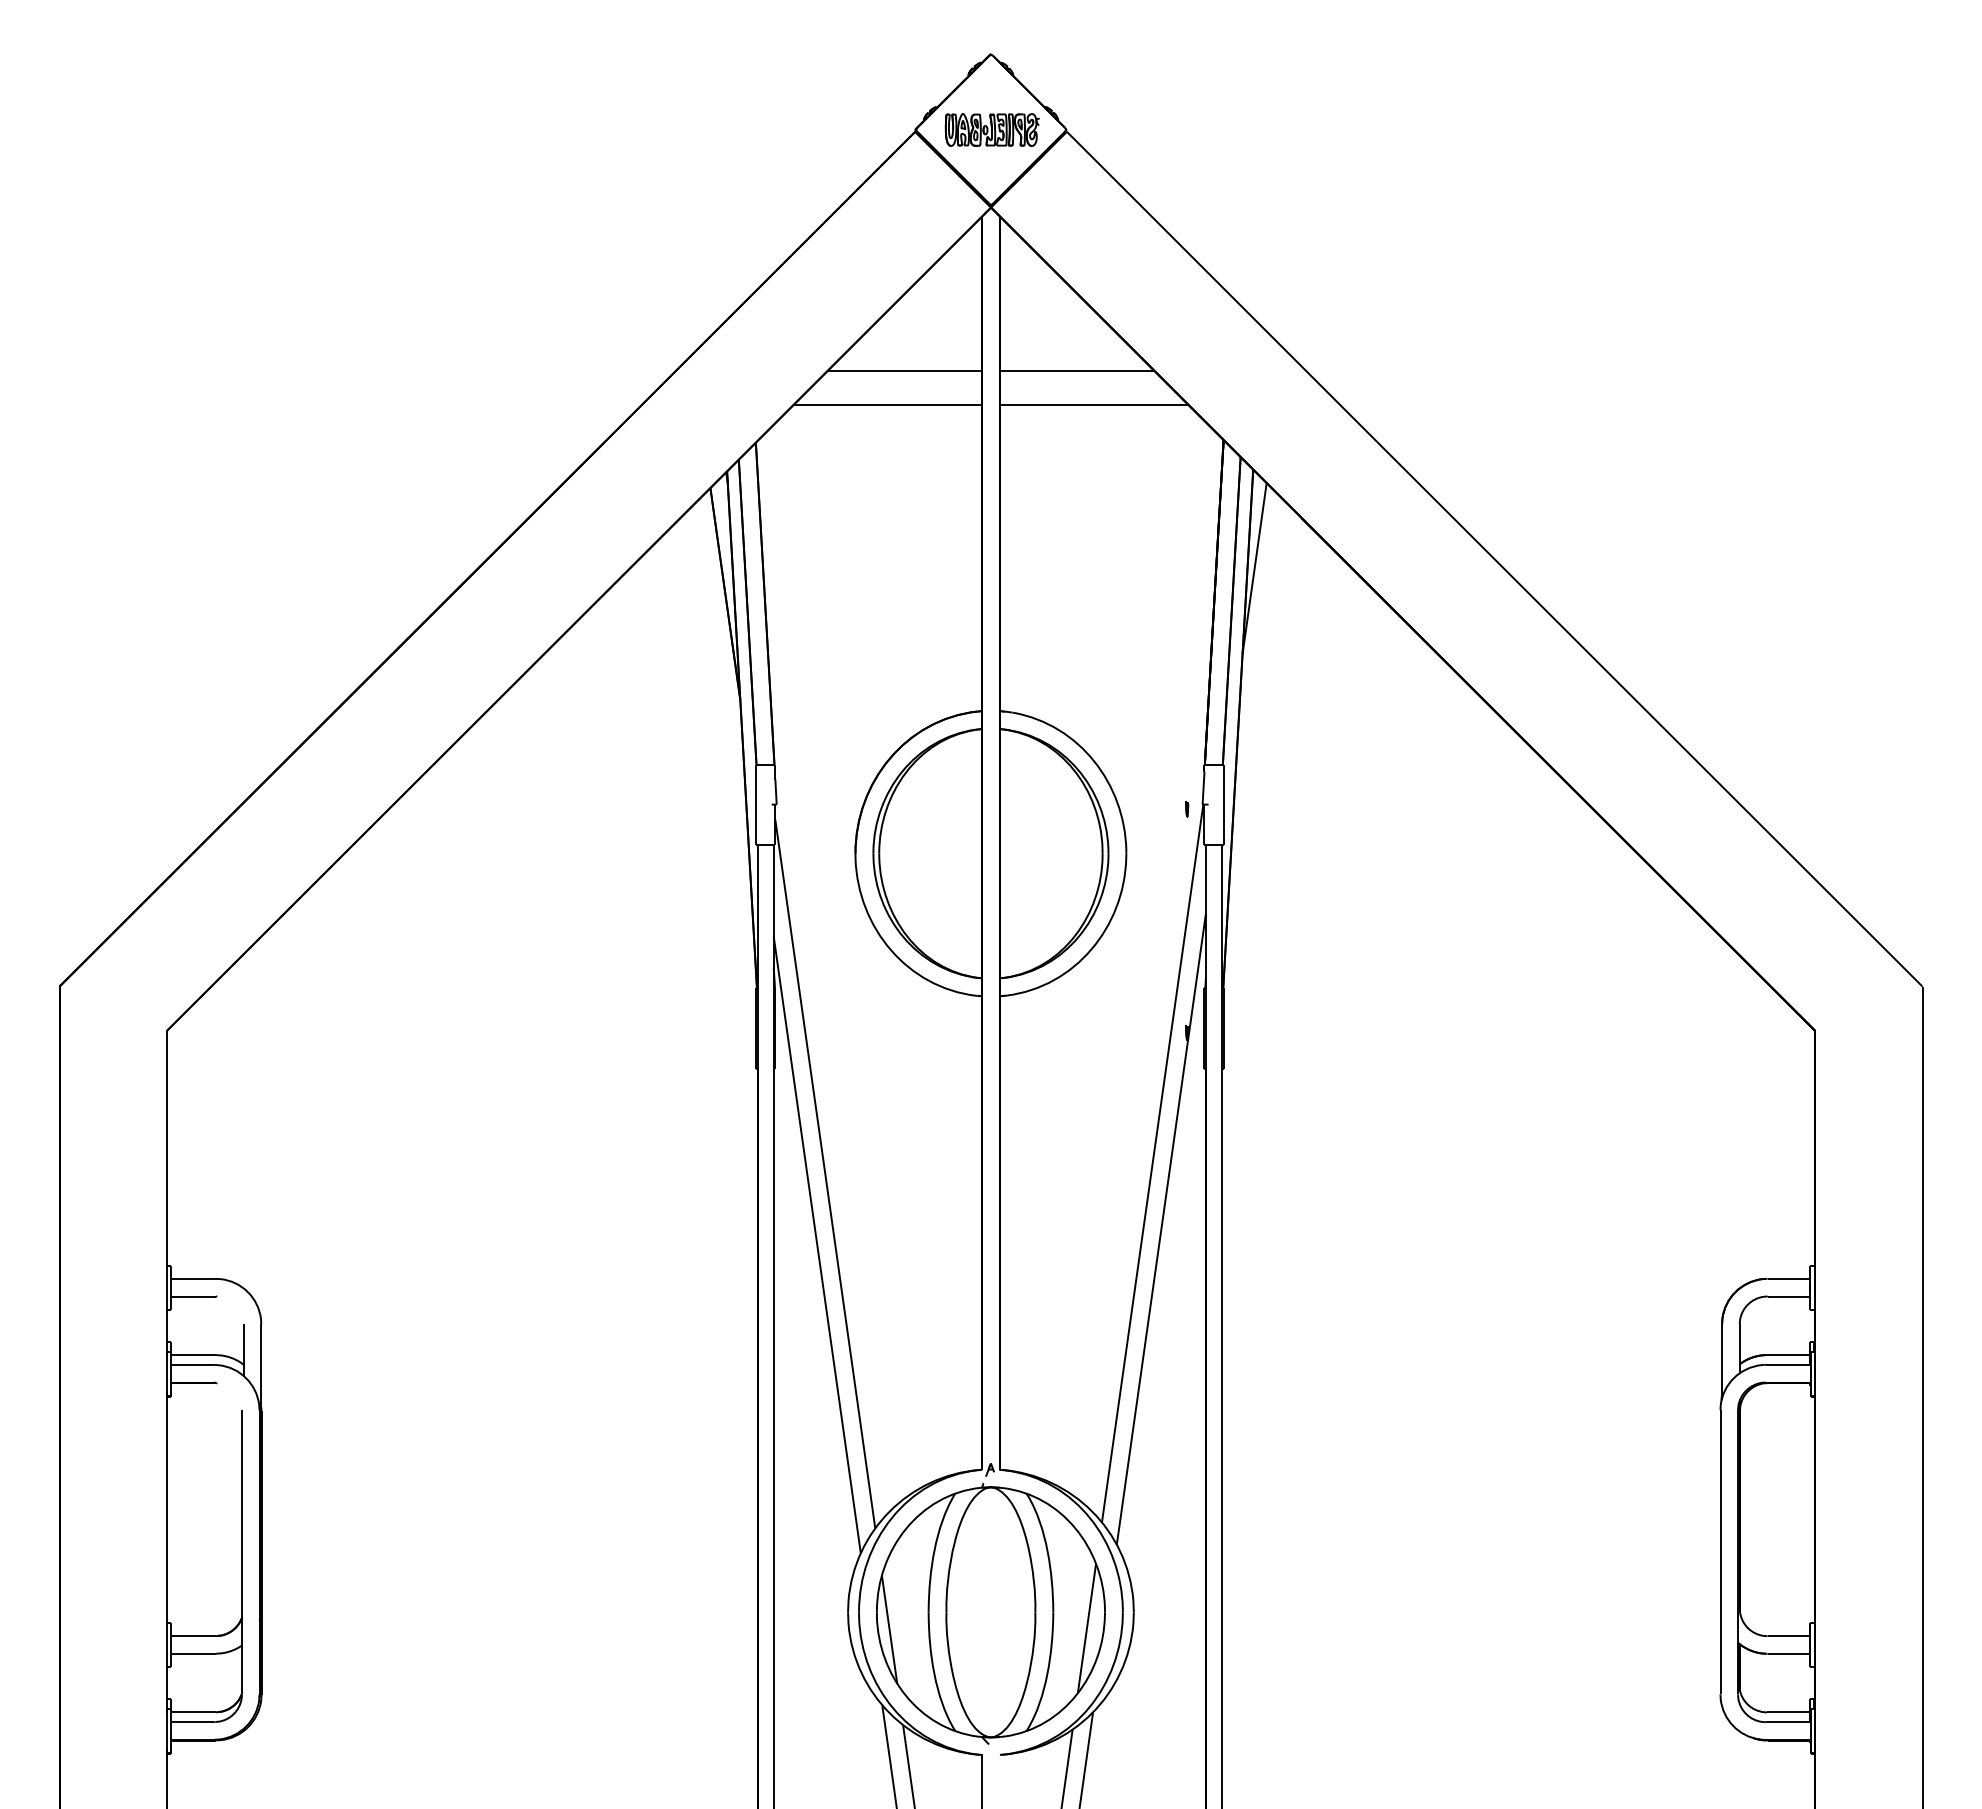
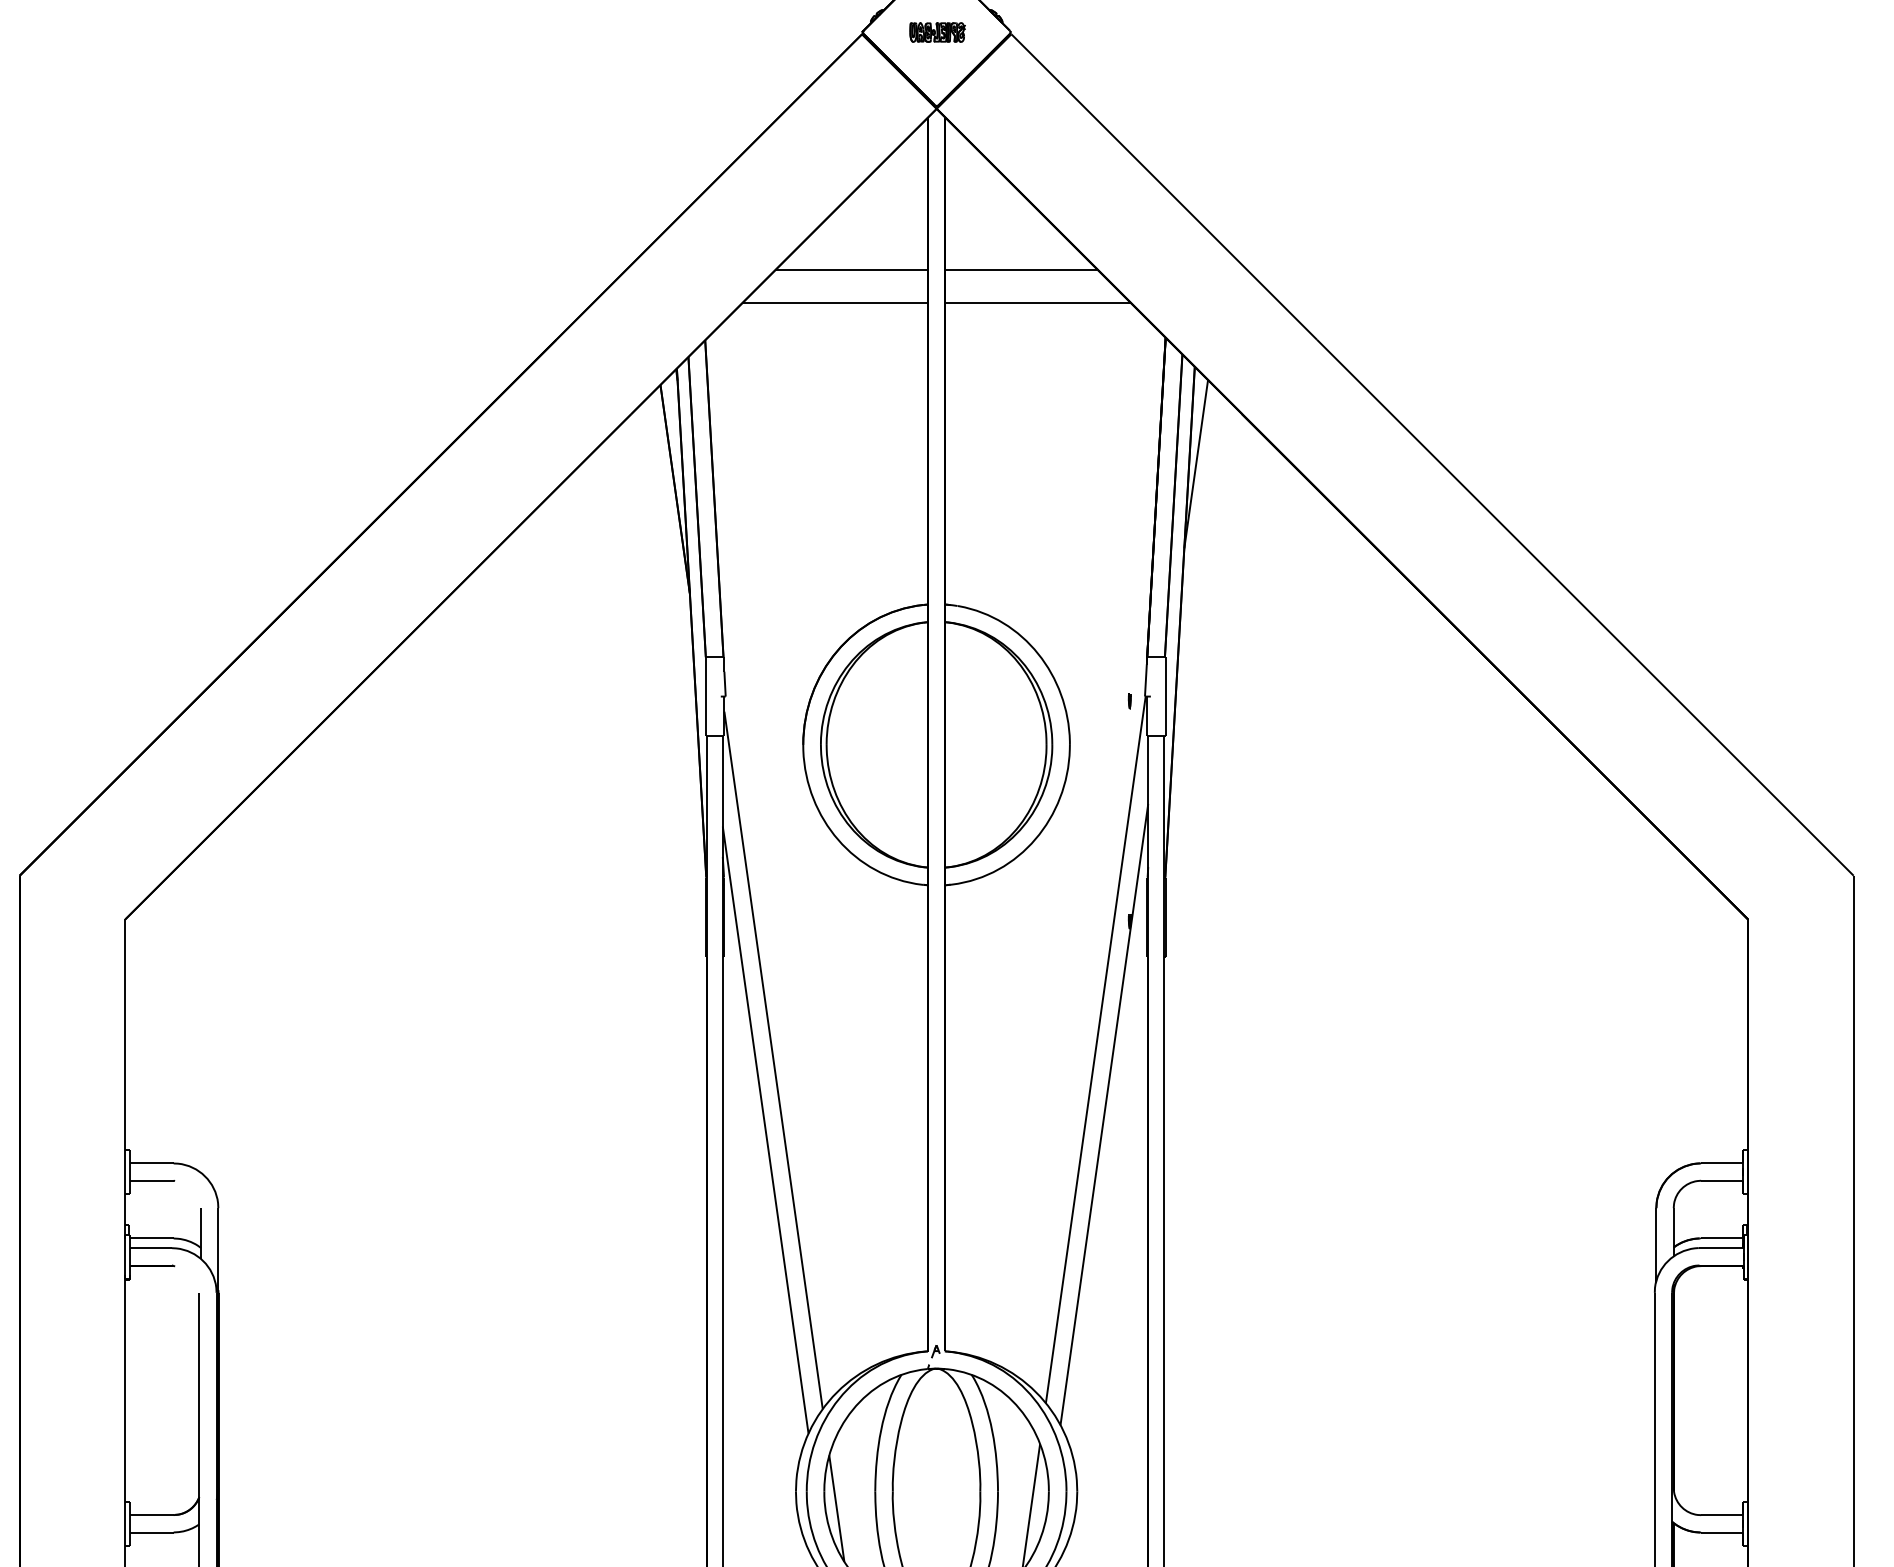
part: (991, 129) -> (937, 31), size x0.6

